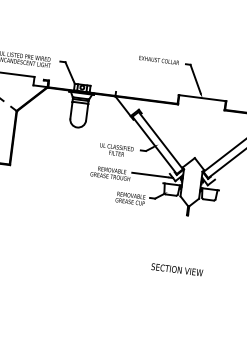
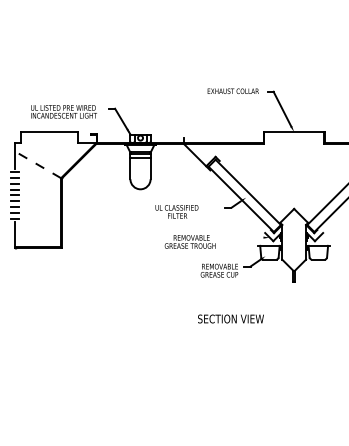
text: (116, 150) -> (176, 211), moved
line: (152, 175) -> (243, 237), removed
text: (176, 269) -> (230, 318), moved

